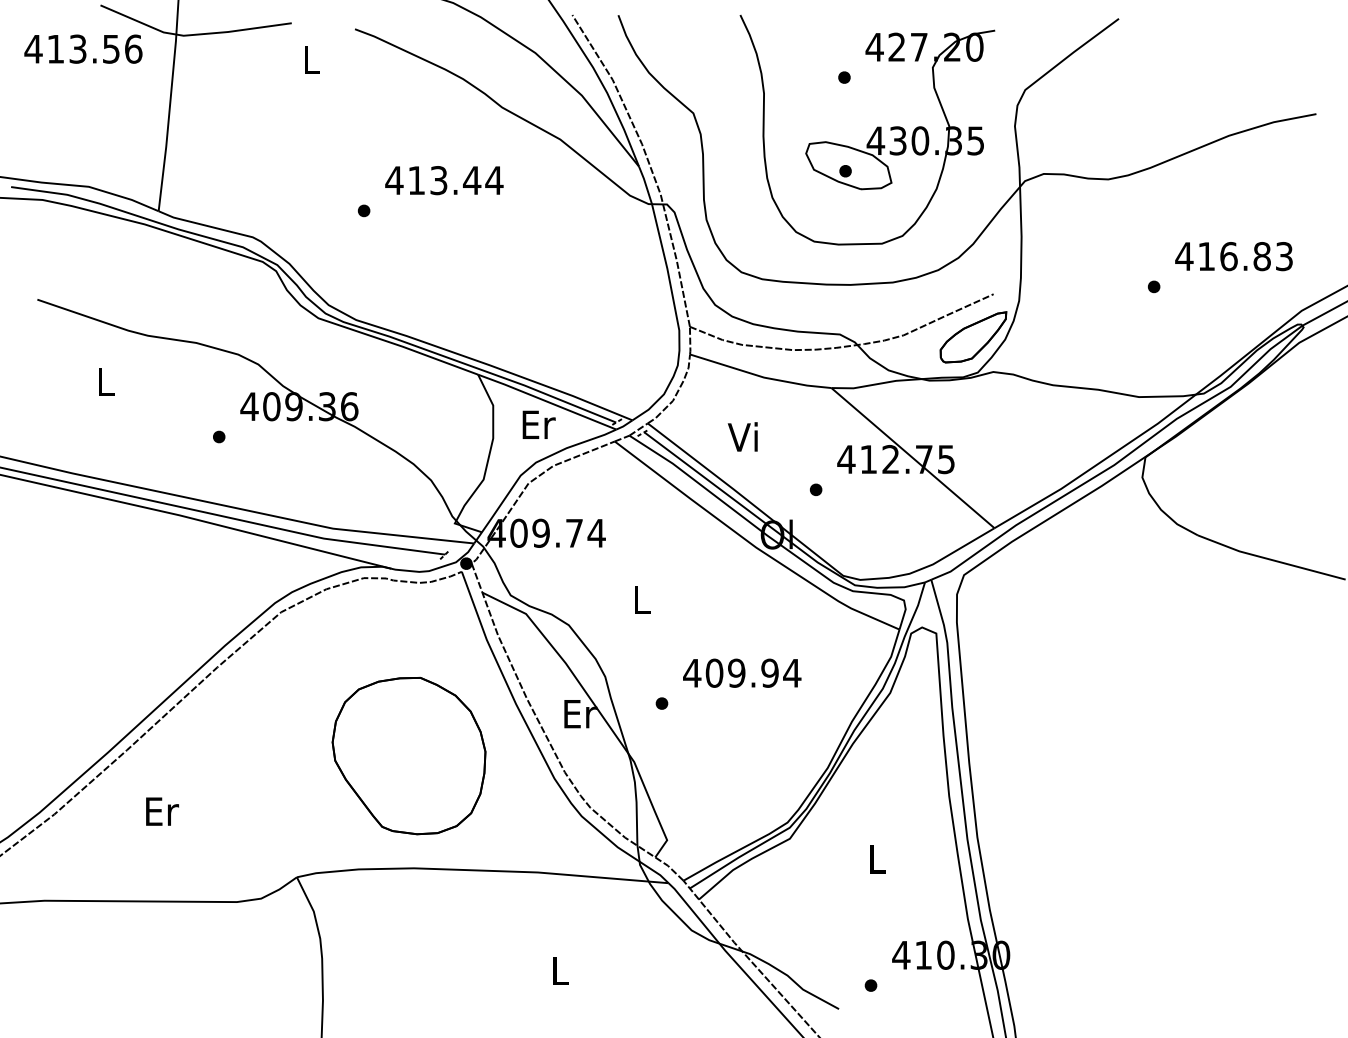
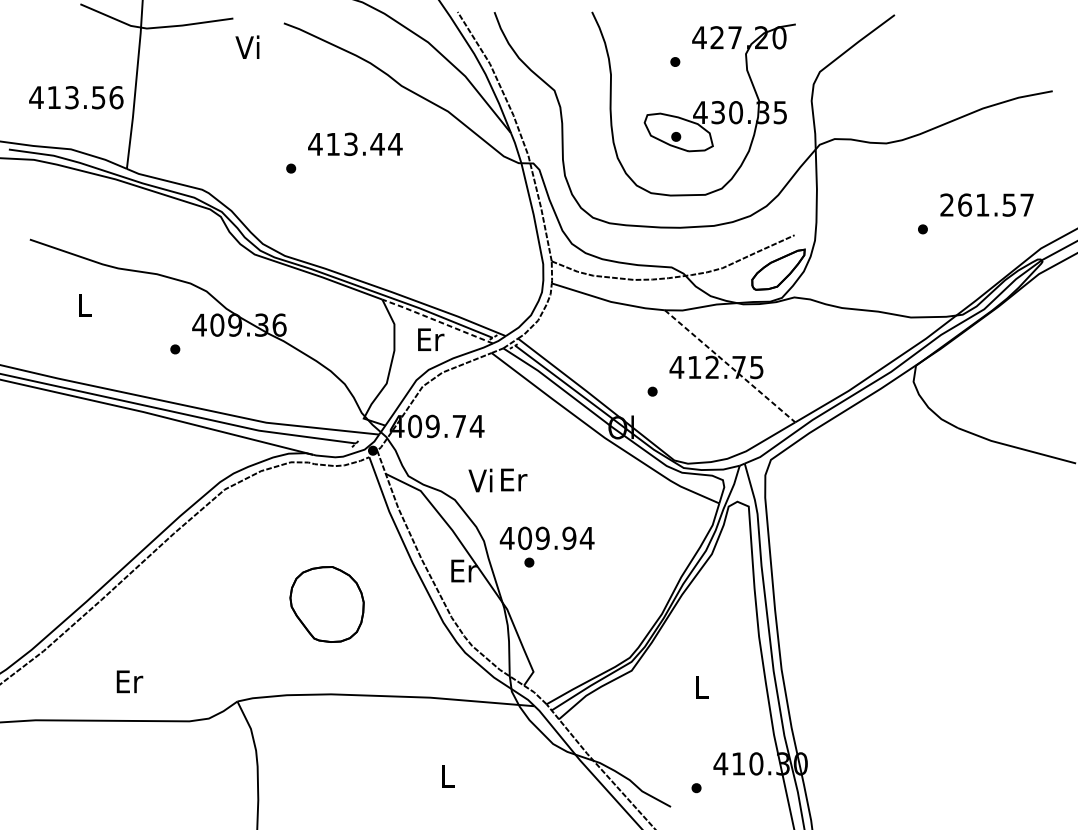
text: (83, 48) -> (76, 97), moved
text: (309, 58) -> (247, 46), L -> Vi
text: (1233, 256) -> (986, 205), 416.83 -> 261.57
line: (546, 401) -> (437, 321), solid -> dashed
text: (742, 436) -> (480, 480), moved
line: (912, 458) -> (729, 366), solid -> dashed
text: (642, 600) -> (513, 480), L -> Er
text: (742, 672) -> (547, 537), moved
part: (408, 755) -> (326, 604), size x0.6
text: (162, 811) -> (129, 681), moved

